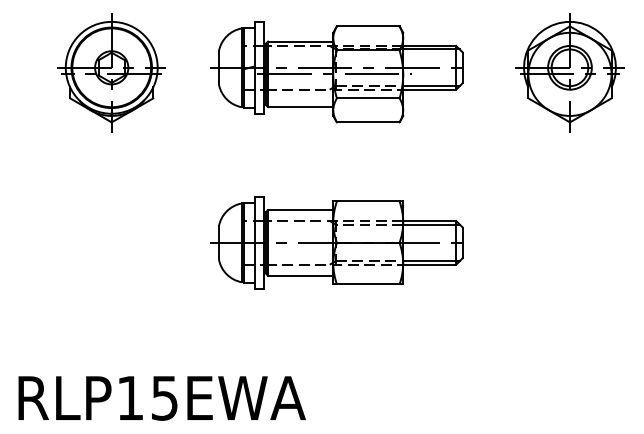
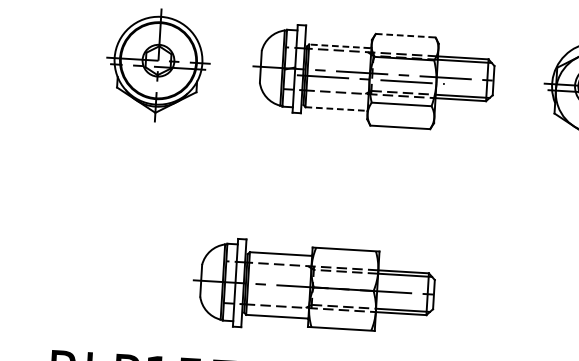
line: (368, 26) -> (405, 35), solid -> dashed
line: (299, 41) -> (339, 46), solid -> dashed
line: (299, 107) -> (335, 109), solid -> dashed
part: (336, 242) -> (313, 287), moved

